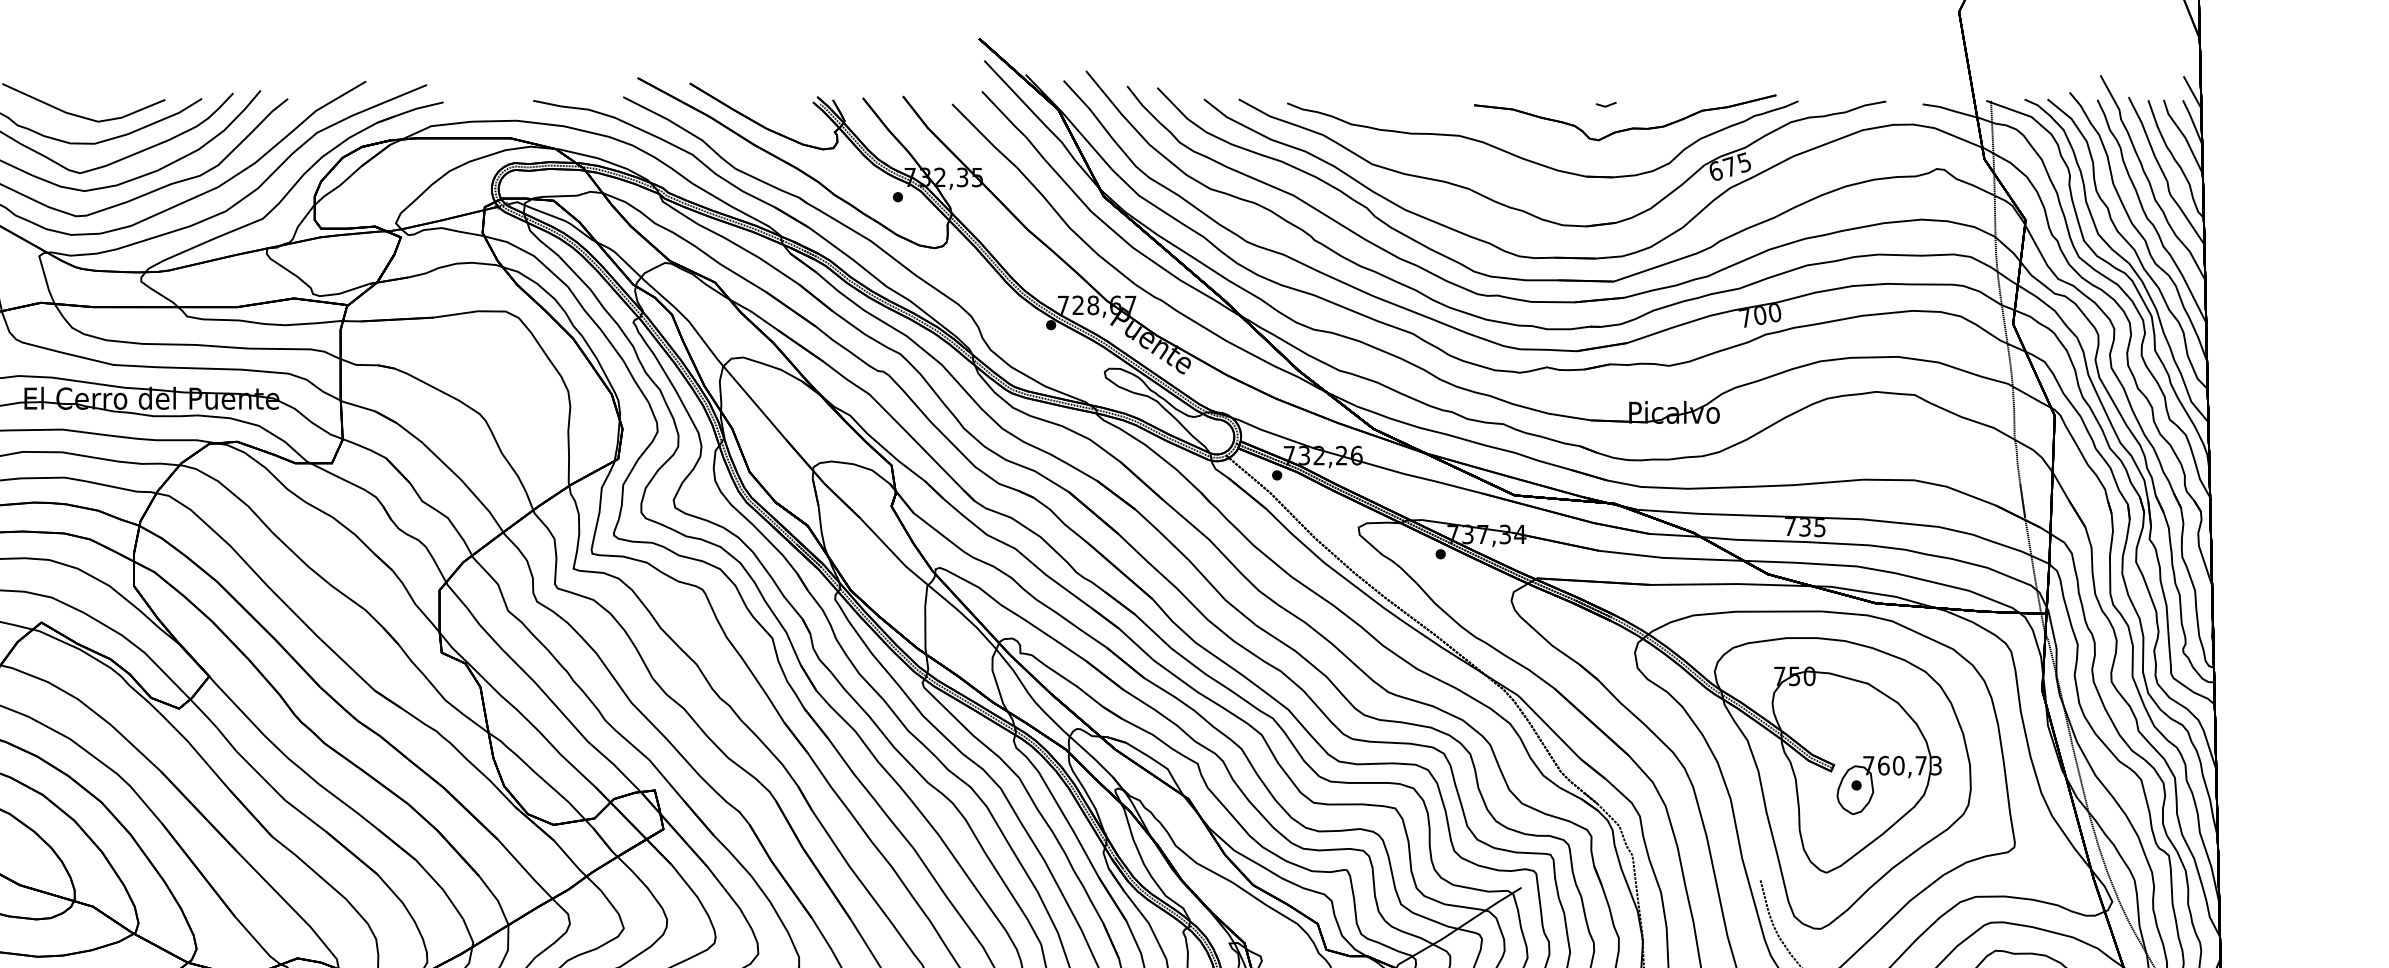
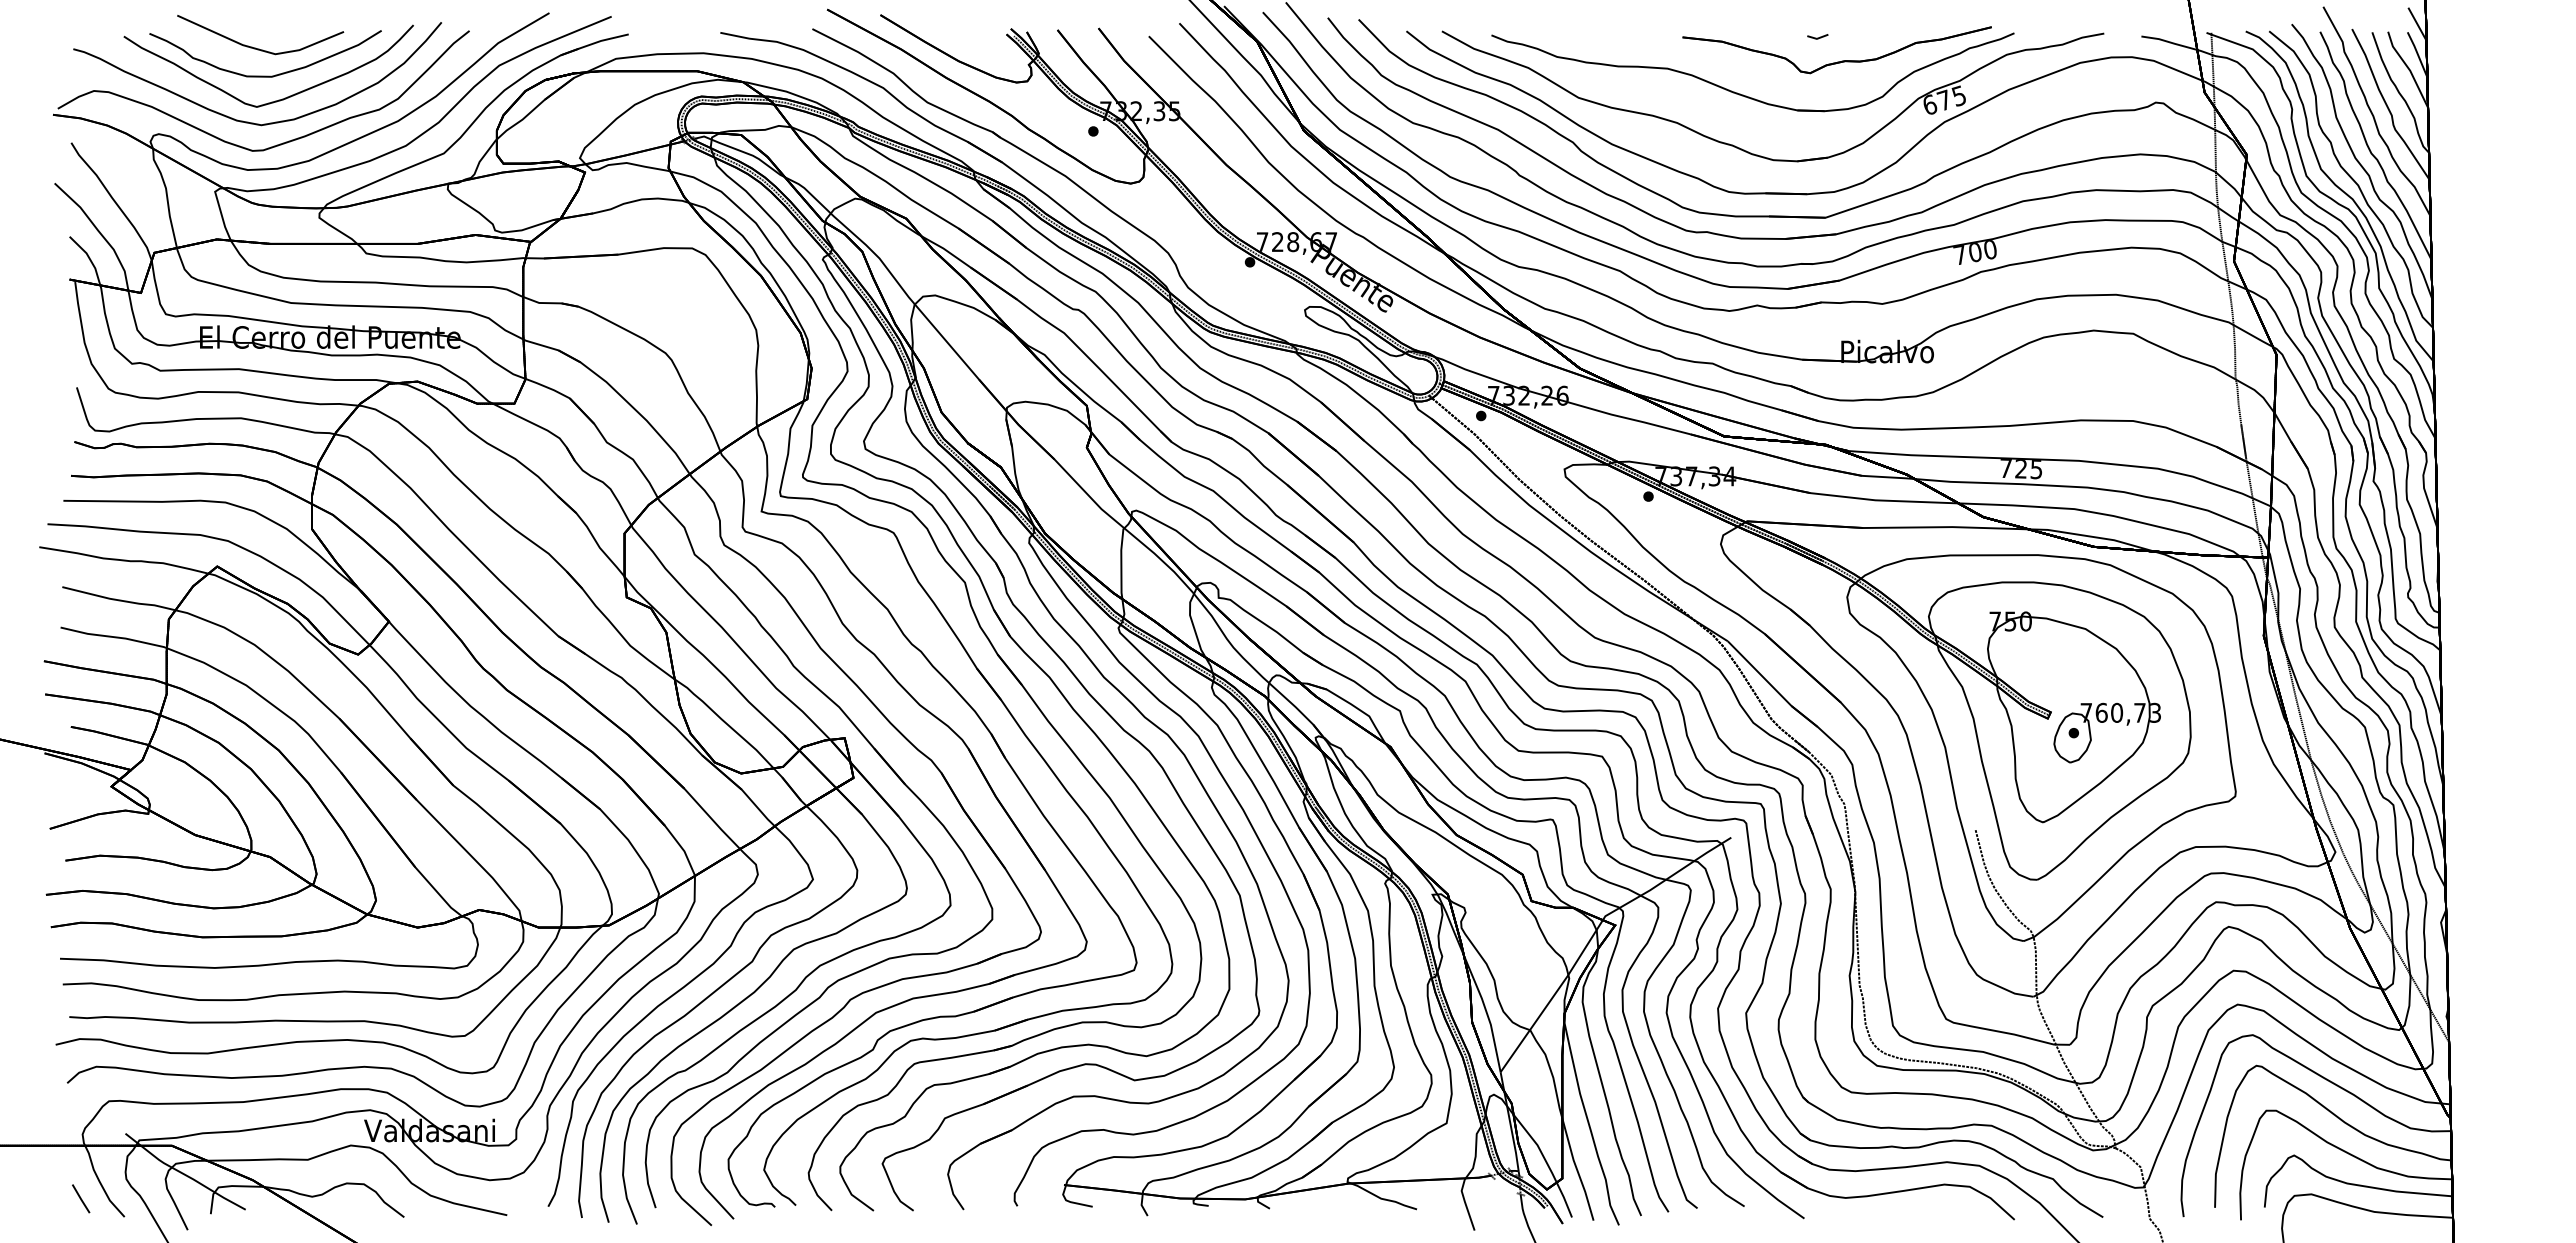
text: (1804, 527) -> (2020, 469), 735 -> 725

